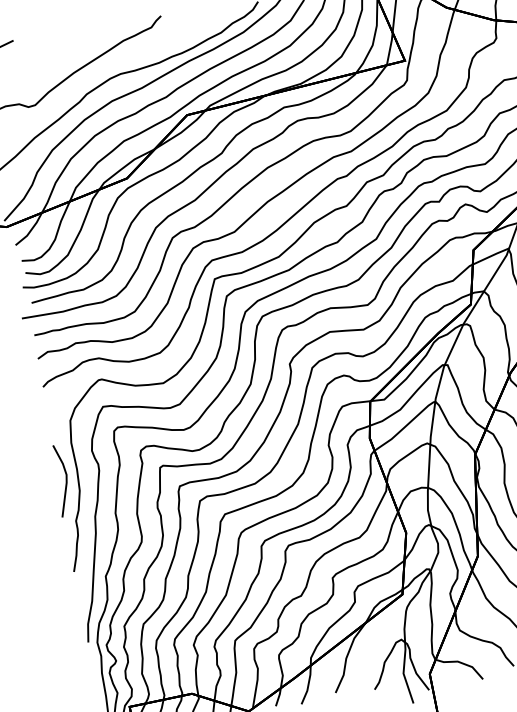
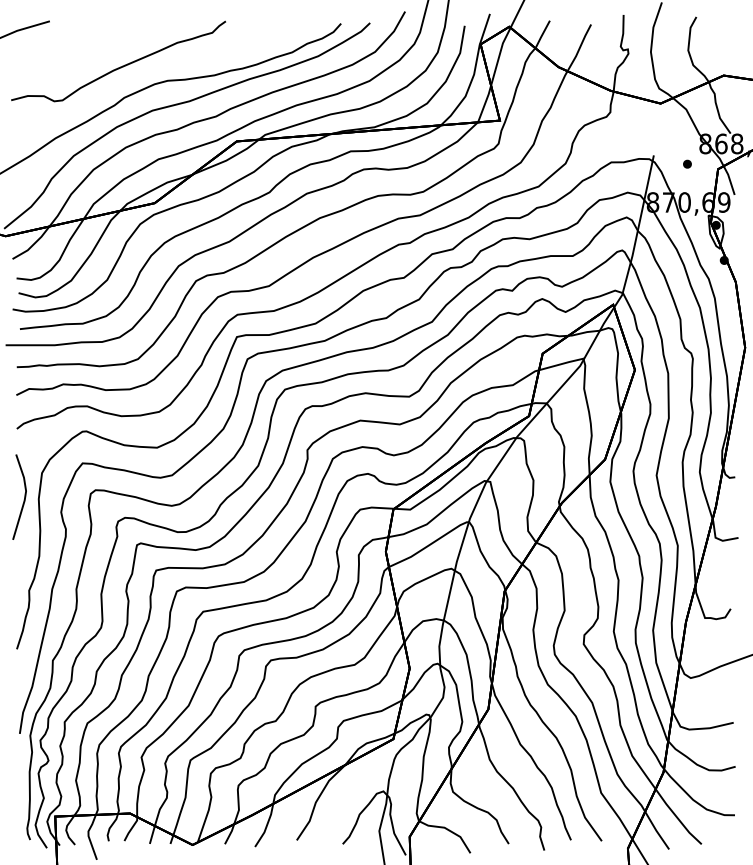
line: (65, 479) -> (24, 496), moved

